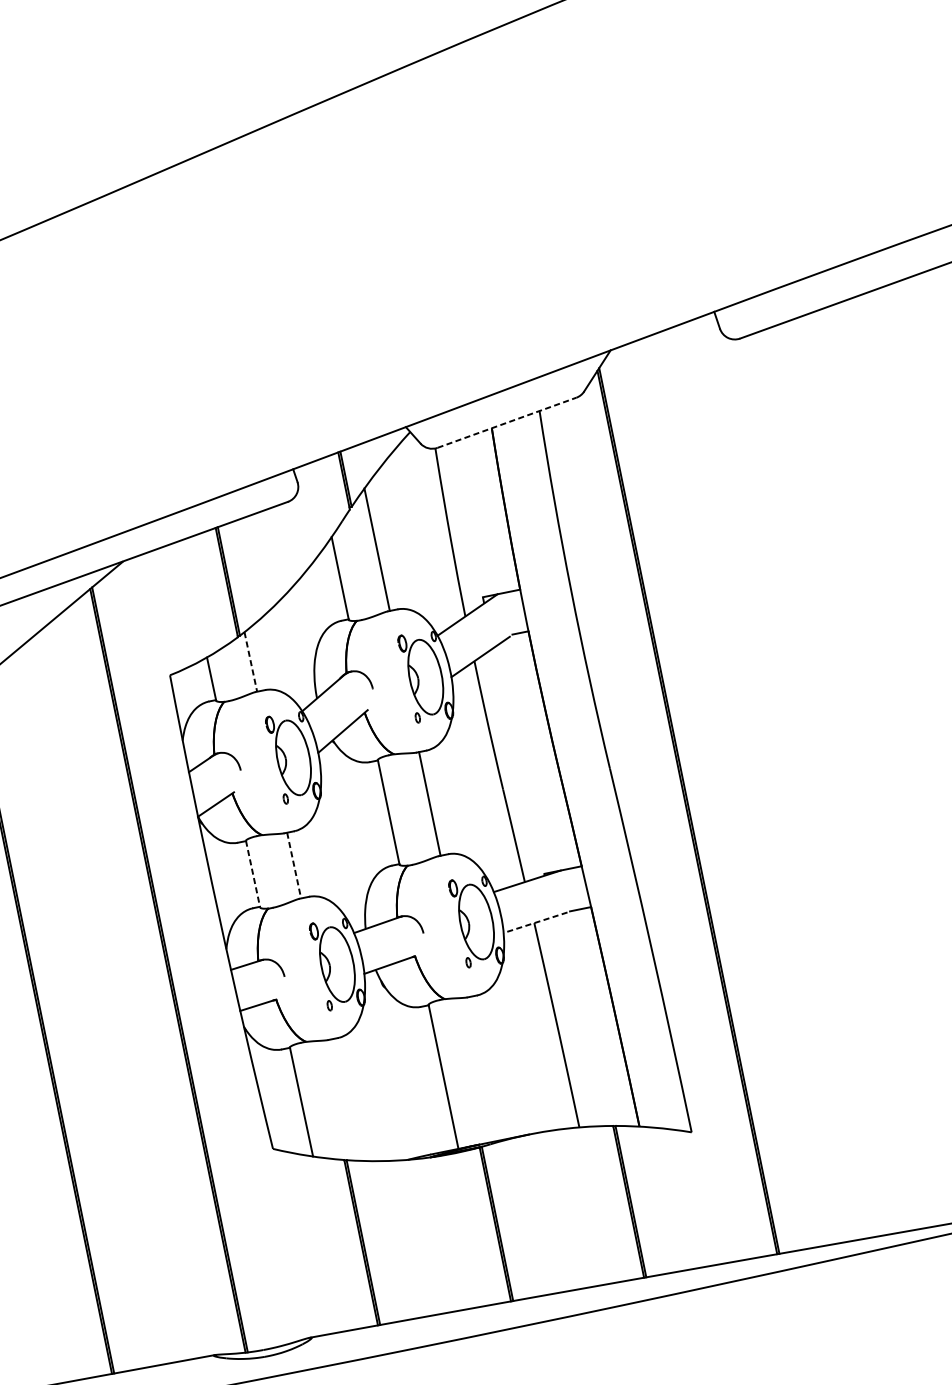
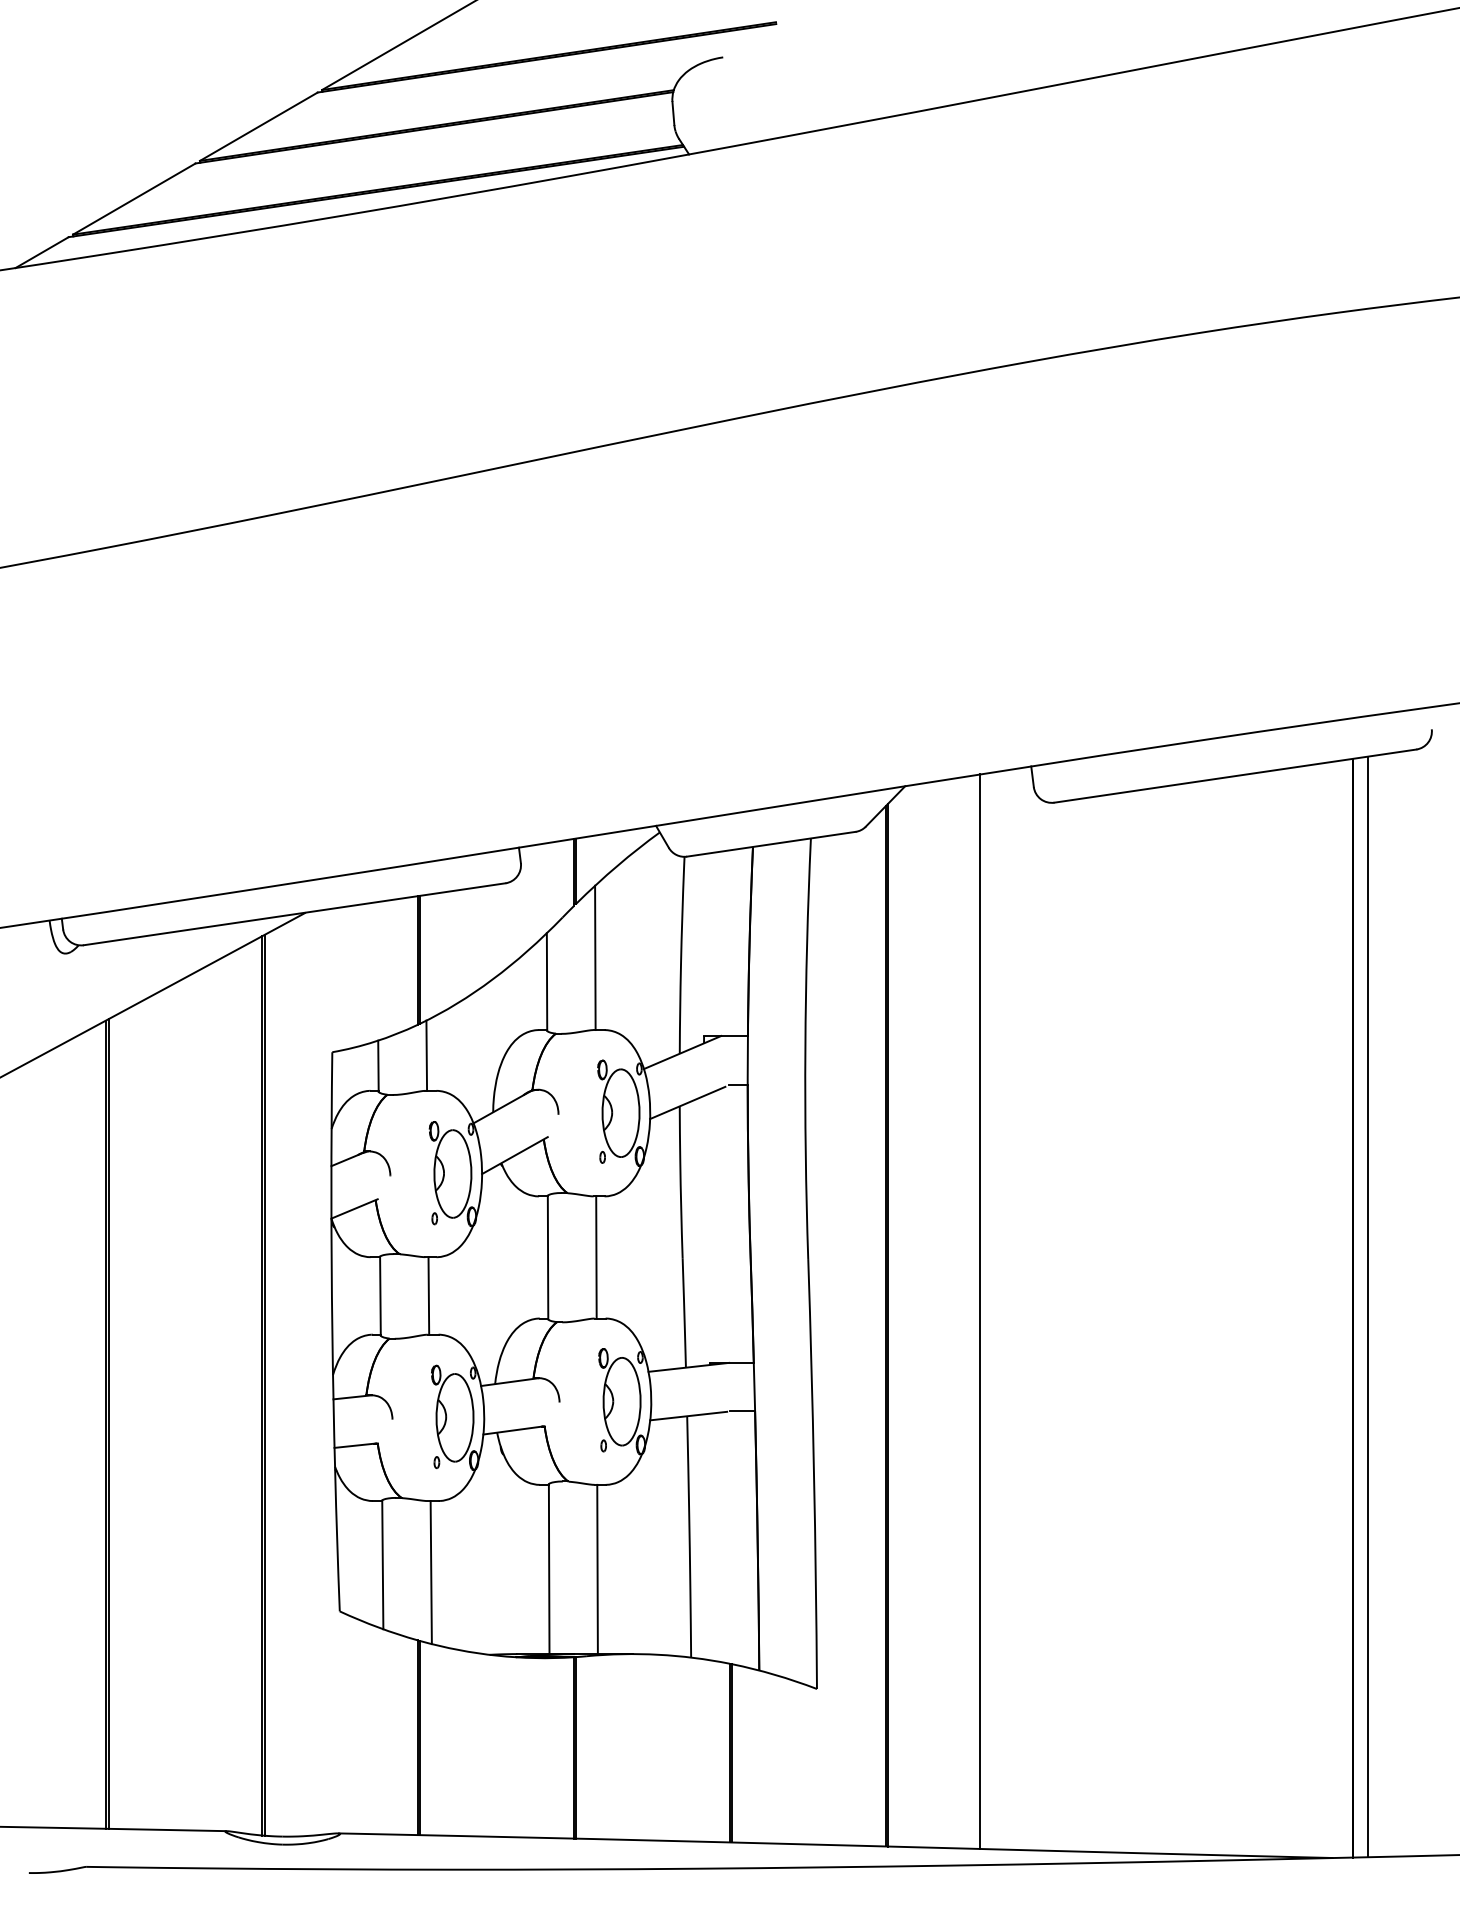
line: (507, 422) -> (771, 844), dashed -> solid
line: (250, 662) -> (426, 1056), dashed -> solid
line: (764, 783) -> (979, 1311), added
line: (293, 865) -> (428, 1295), dashed -> solid
line: (253, 874) -> (380, 1296), dashed -> solid
line: (535, 923) -> (688, 1416), dashed -> solid
line: (484, 1068) -> (597, 1569), added
line: (343, 1100) -> (430, 1572), added

